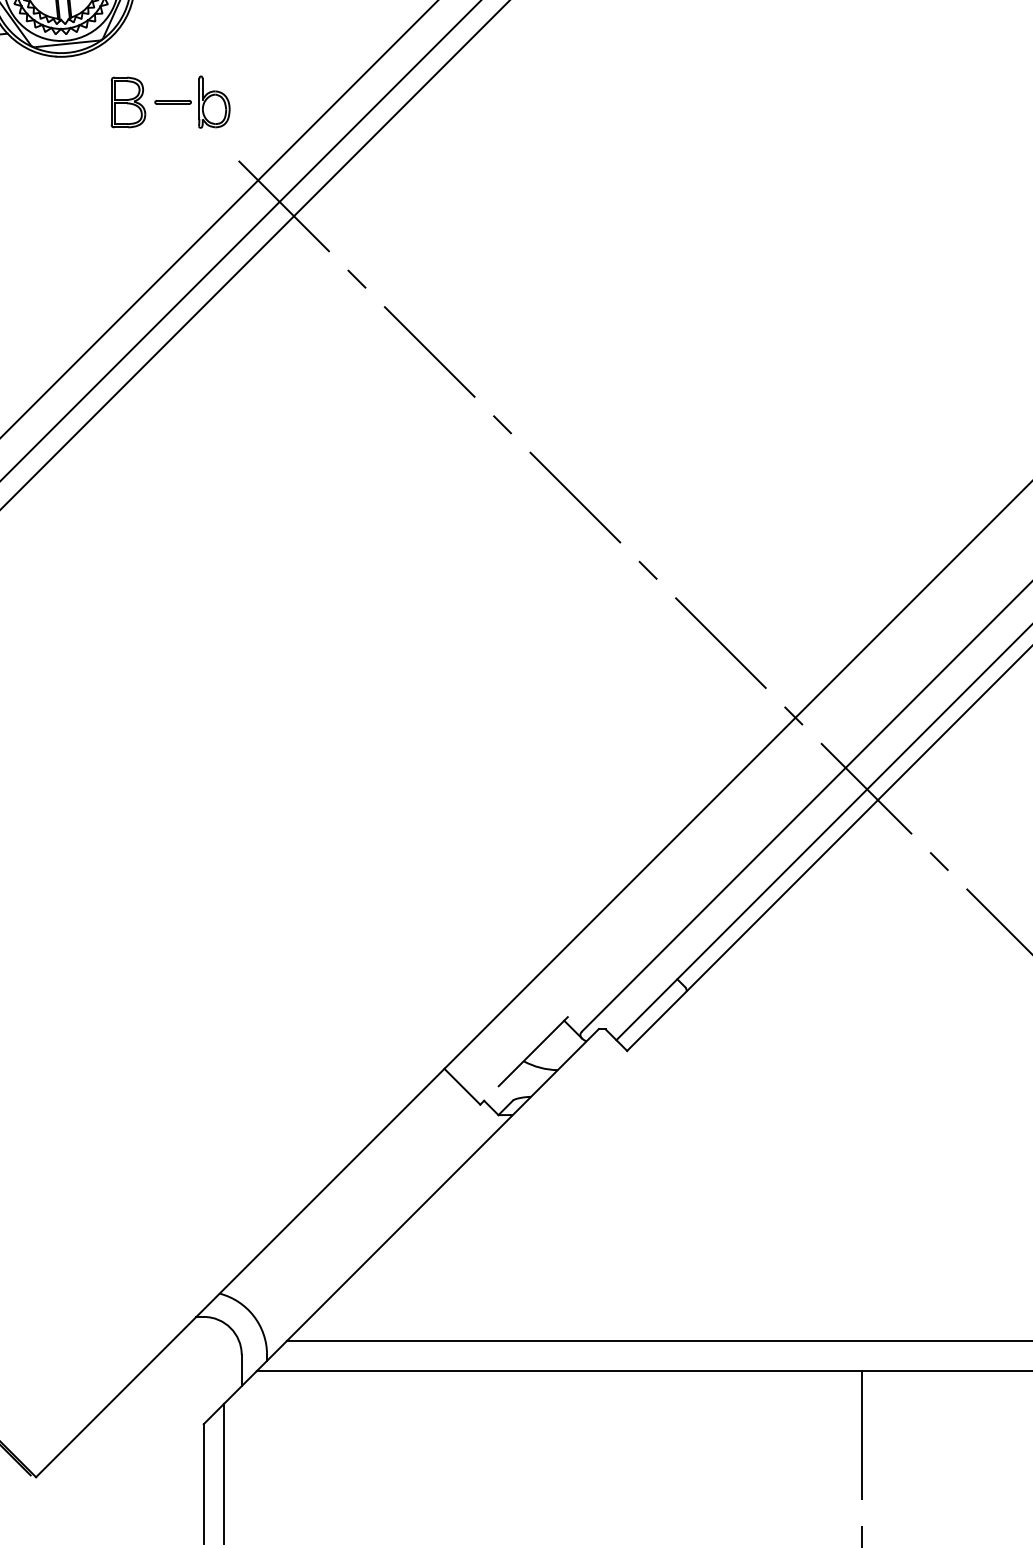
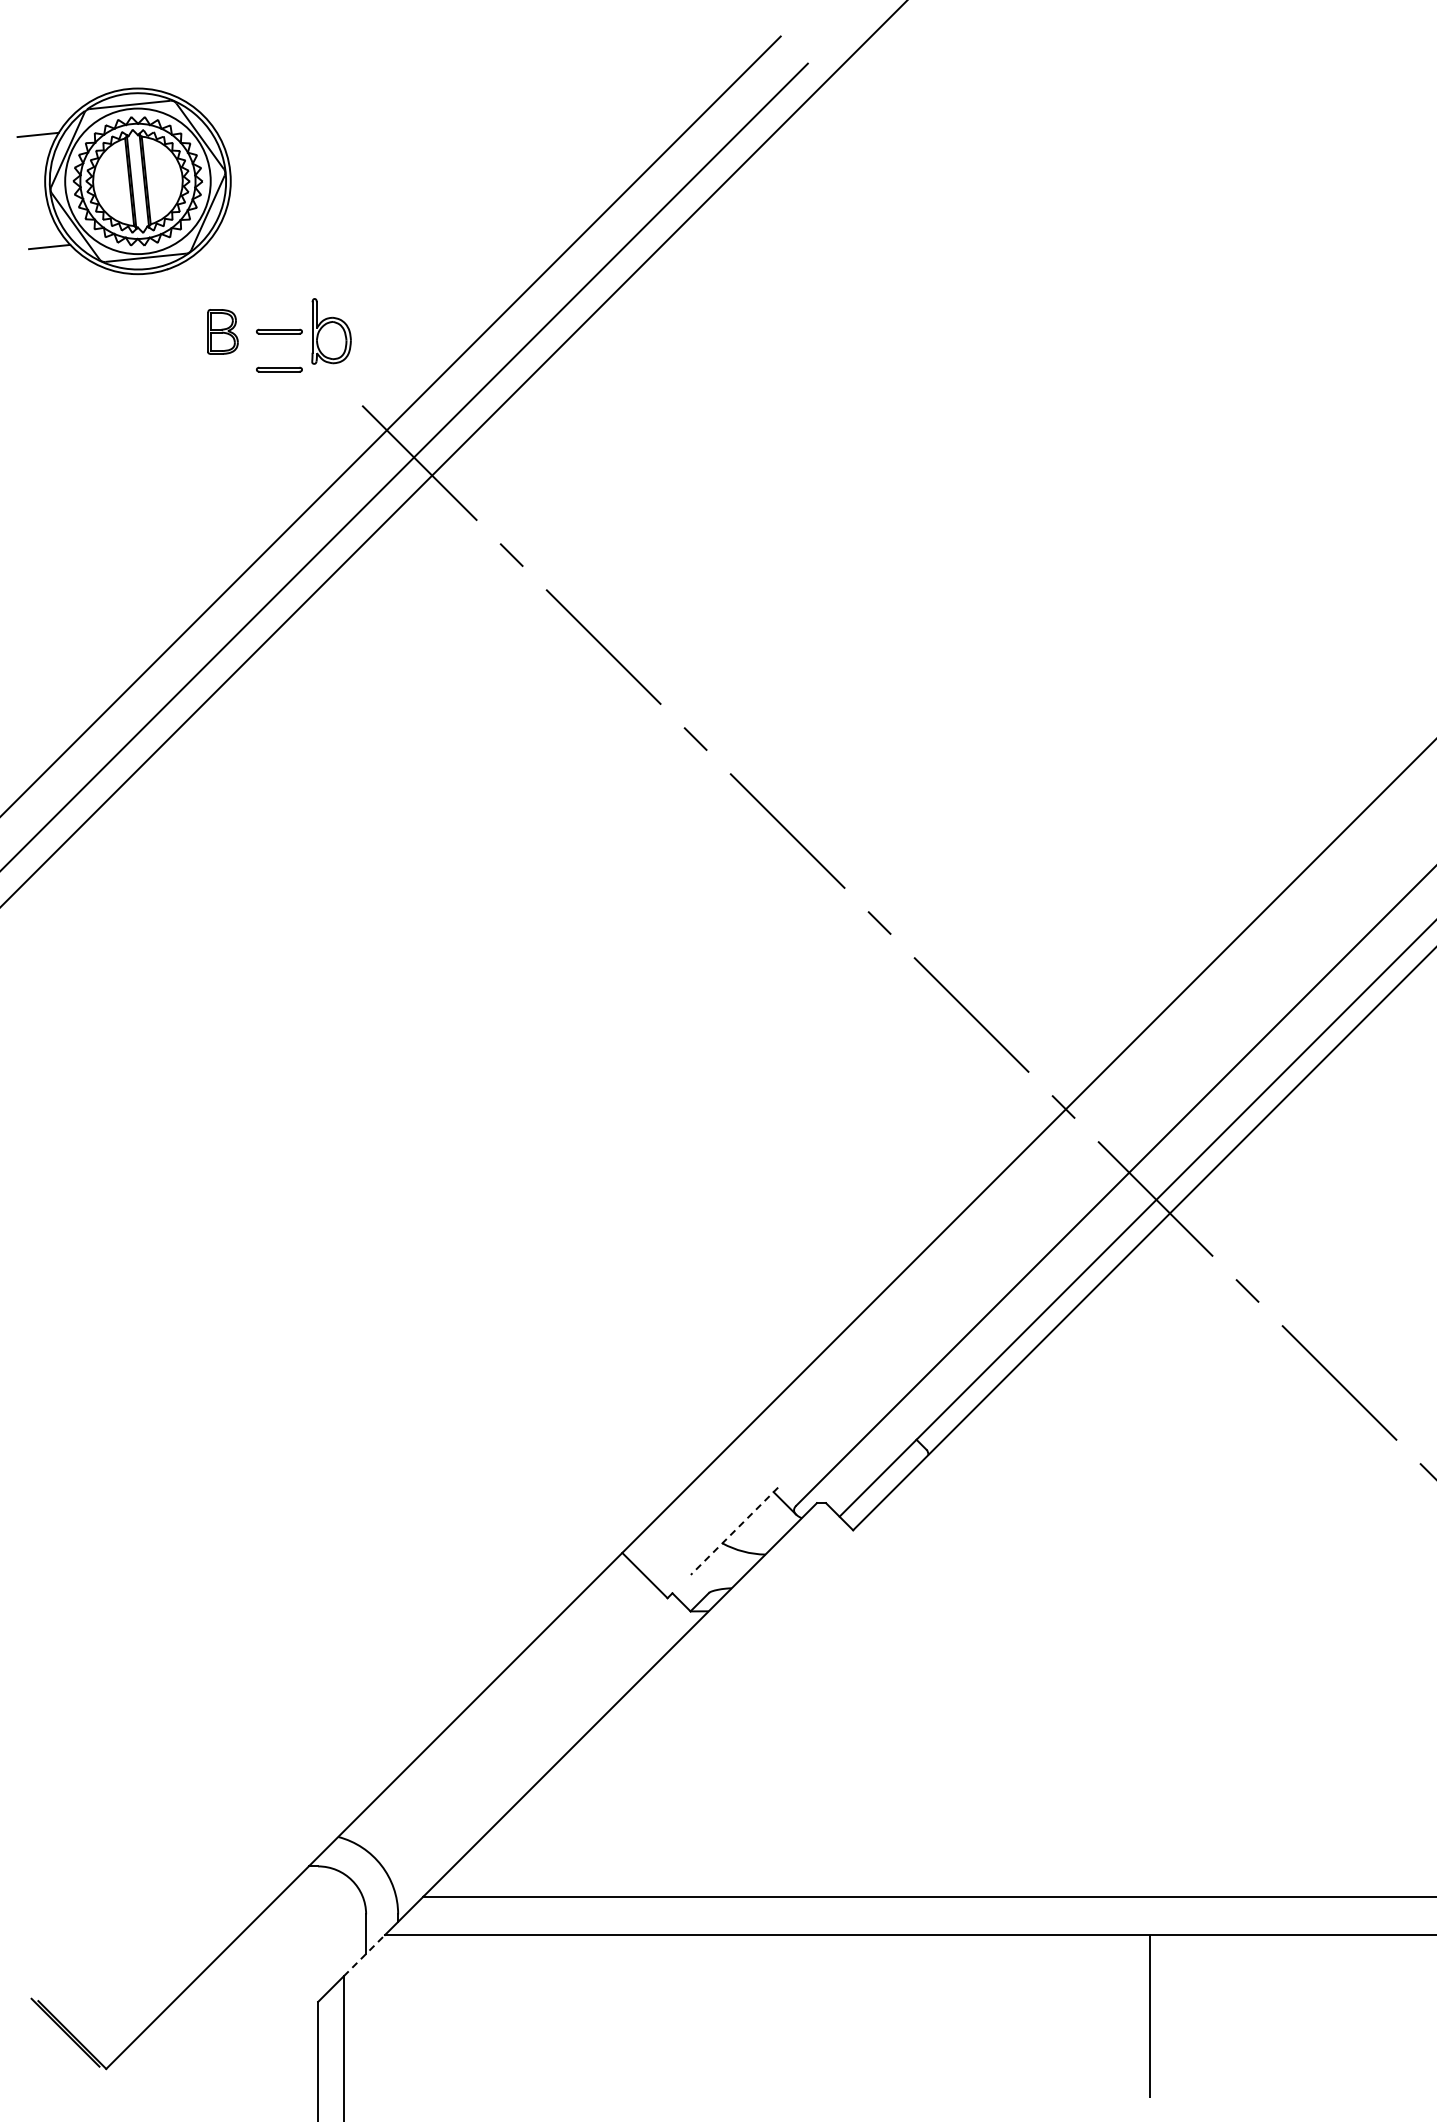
part: (128, 102) -> (222, 331), size x0.7
part: (173, 132) -> (279, 369), added
line: (533, 1051) -> (734, 1531), solid -> dashed
line: (240, 1387) -> (364, 1955), solid -> dashed

